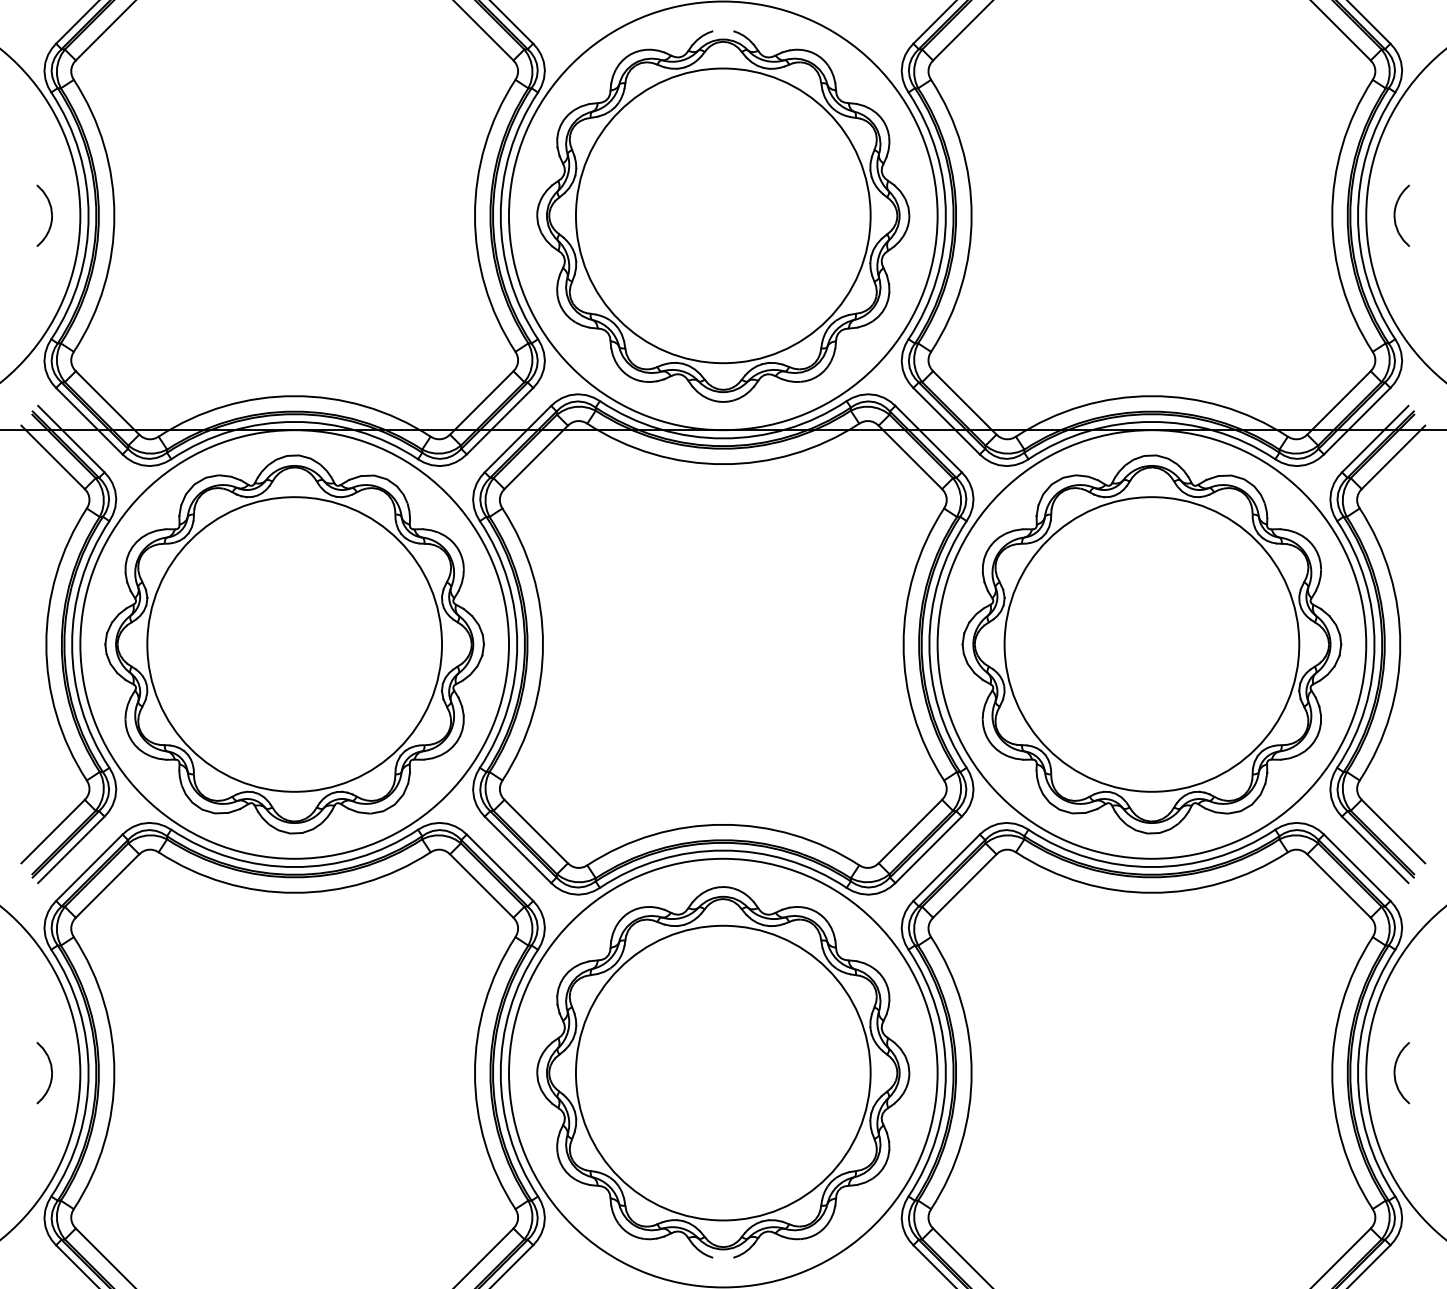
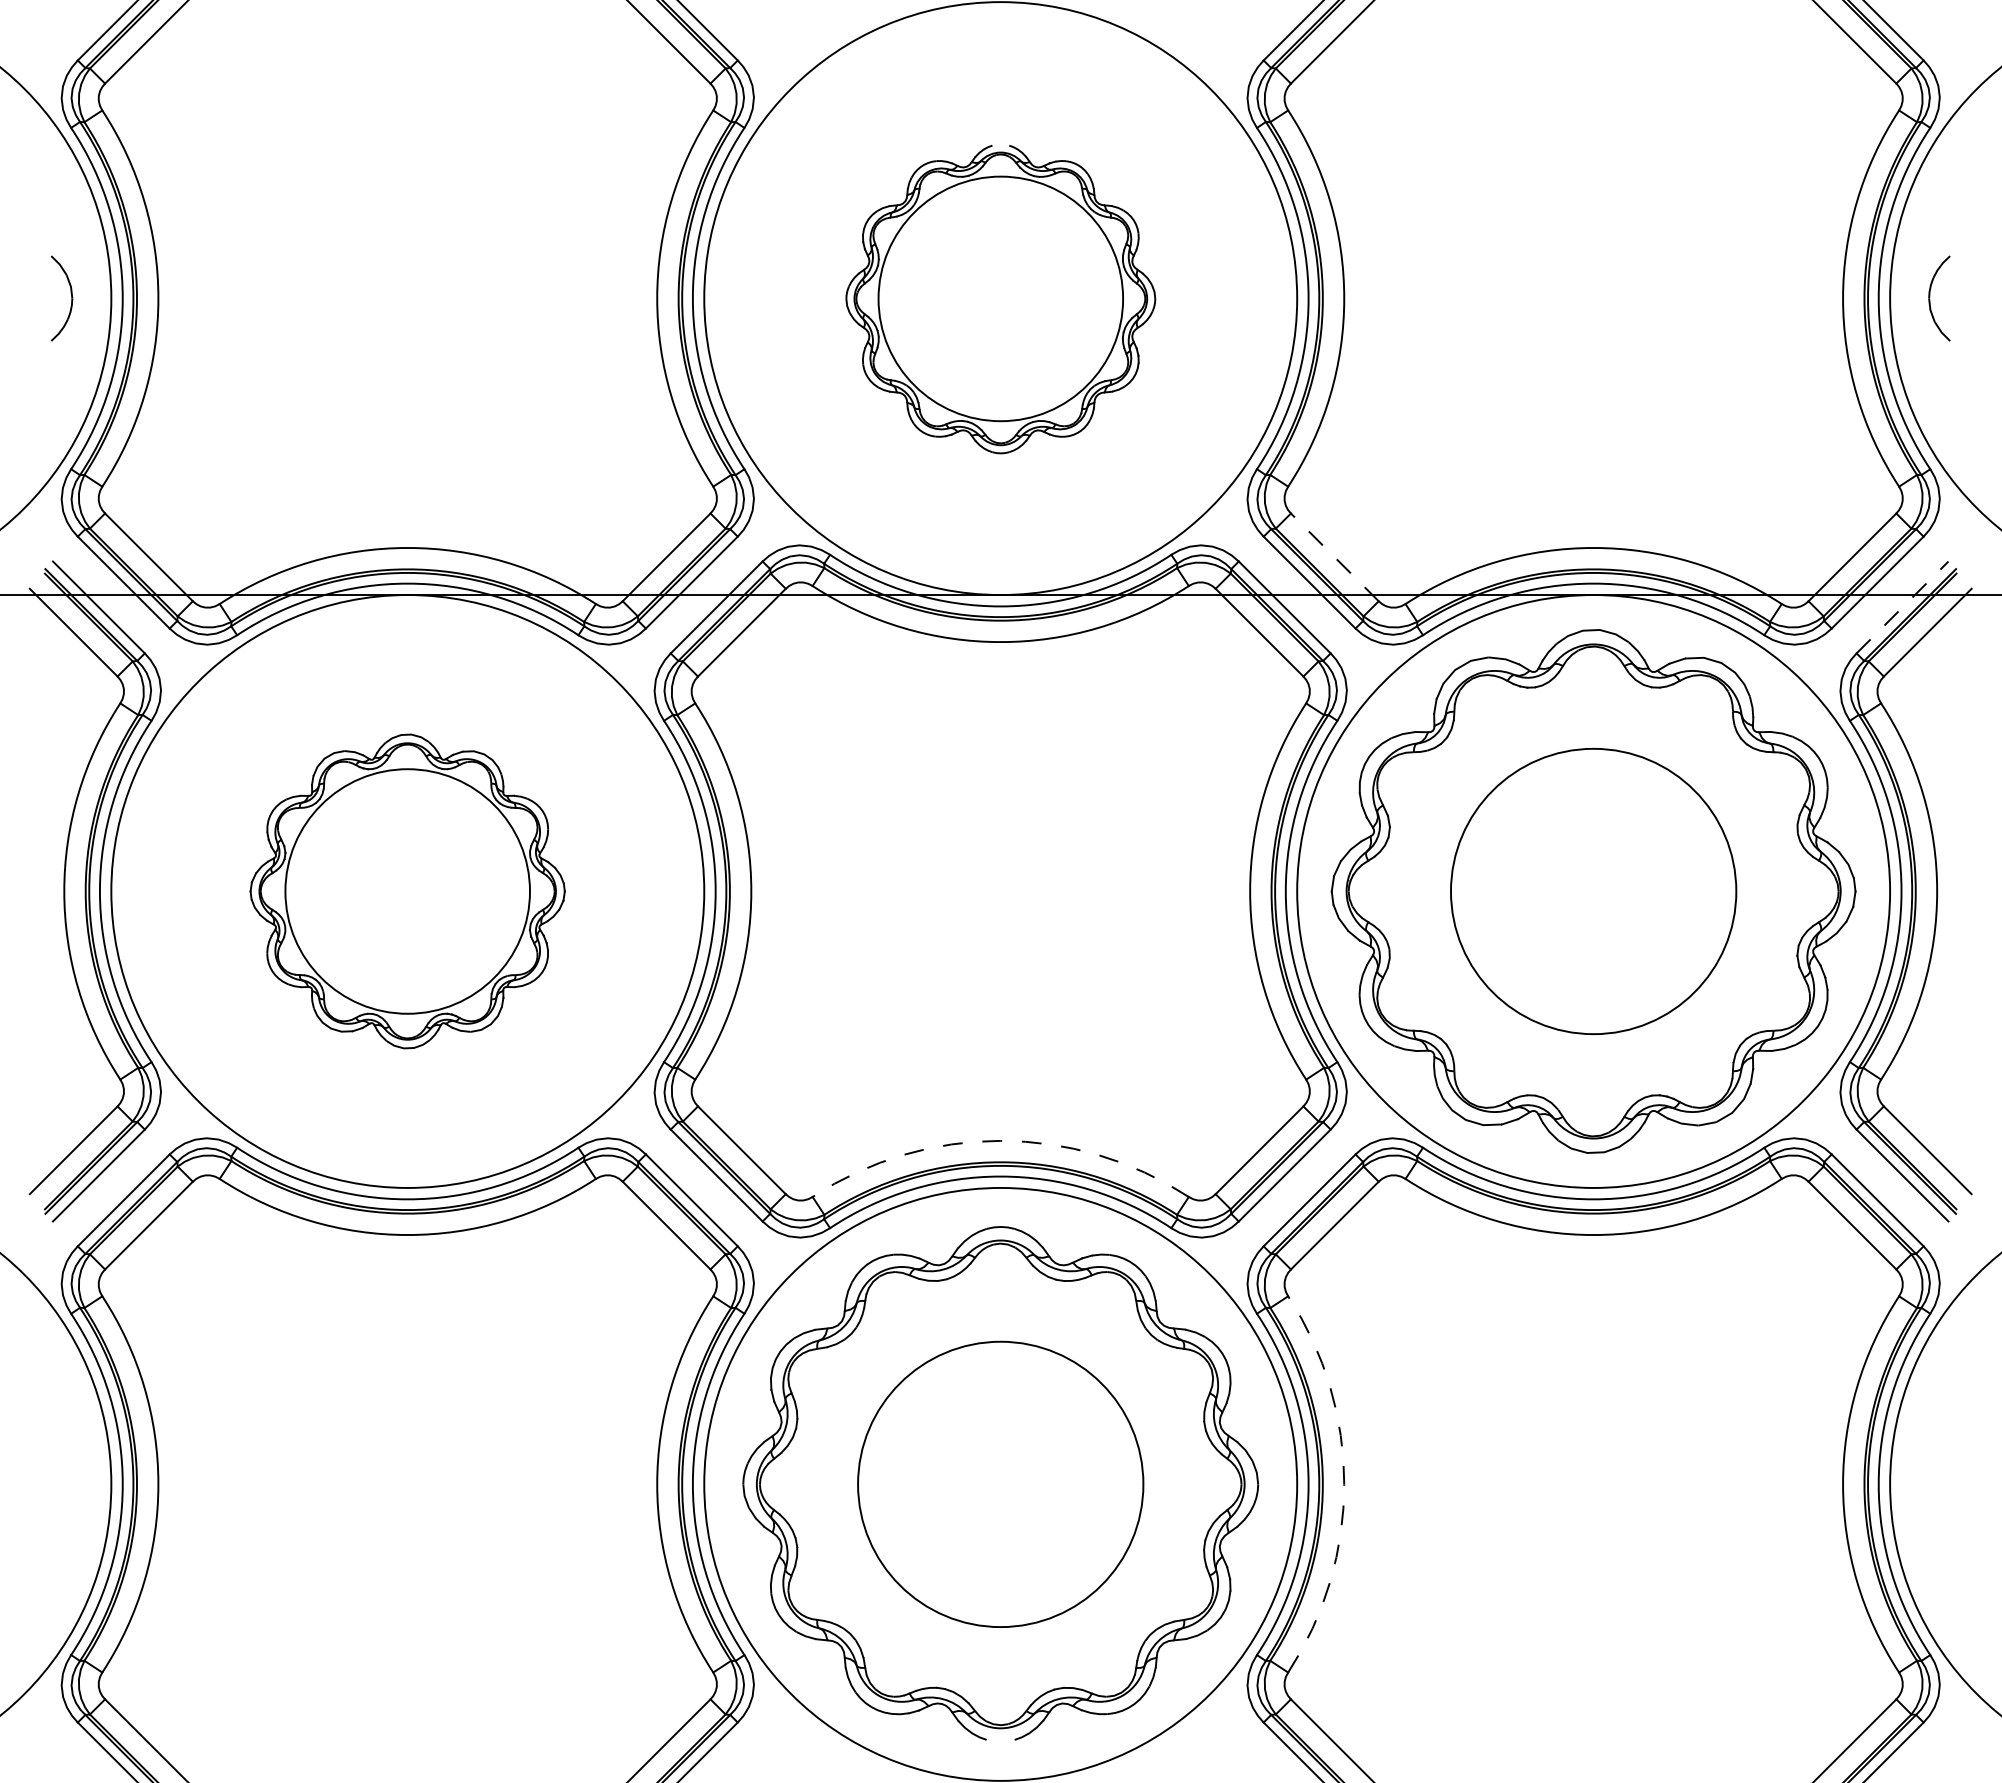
part: (723, 216) -> (1001, 299), size x0.6
line: (964, 402) -> (1334, 556), solid -> dashed
line: (1375, 439) -> (1902, 607), solid -> dashed
part: (294, 644) -> (407, 891), size x0.6
circle: (1151, 644) -> (1593, 891), size x0.7
arc: (723, 824) -> (1001, 1140), solid -> dashed
circle: (722, 1072) -> (999, 1483), size x0.7
part: (51, 1073) -> (71, 1484), removed
arc: (971, 1073) -> (1344, 1484), solid -> dashed
part: (1401, 1073) -> (1938, 1484), removed

